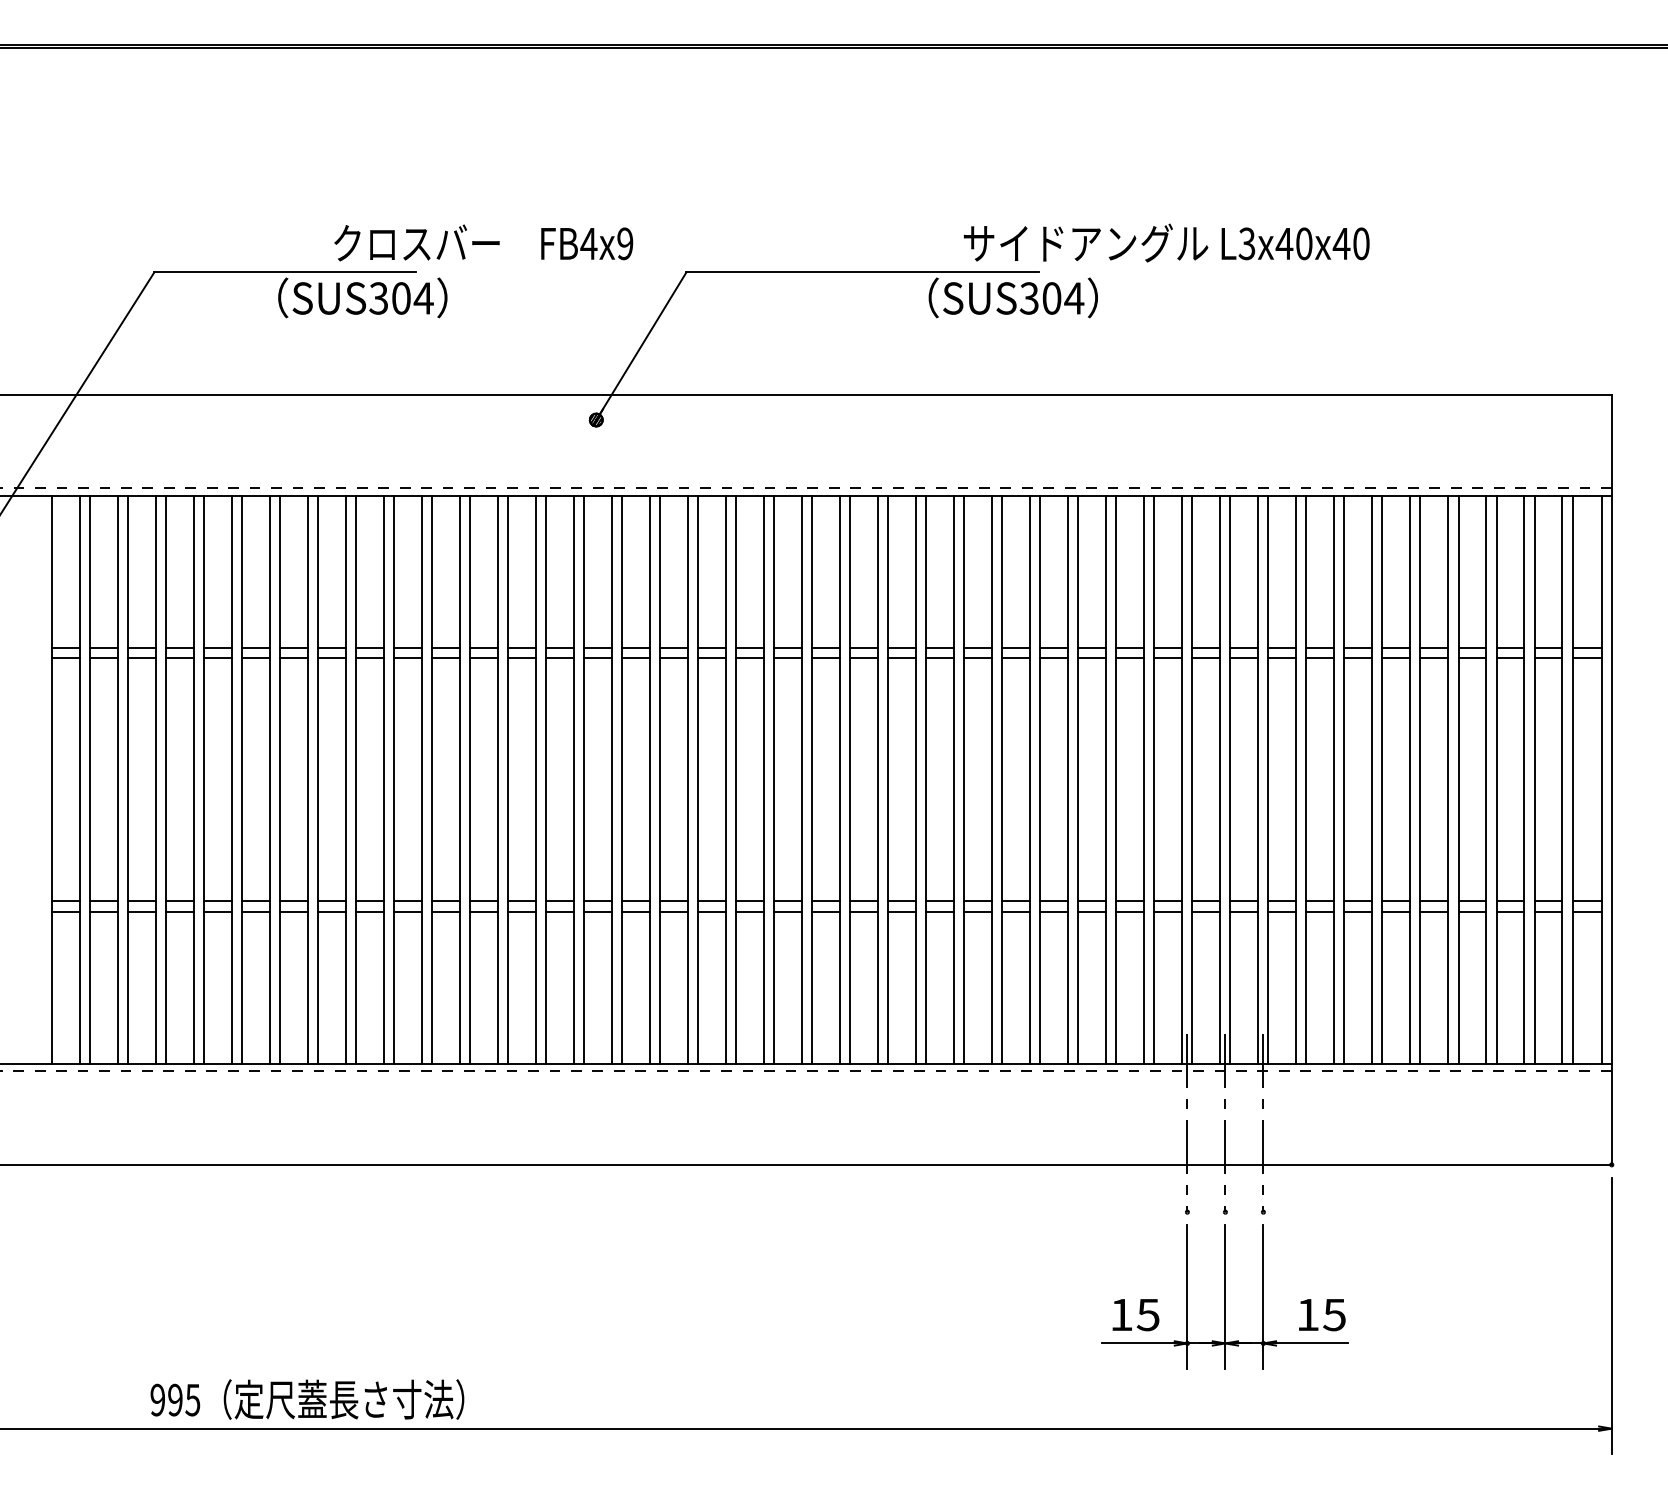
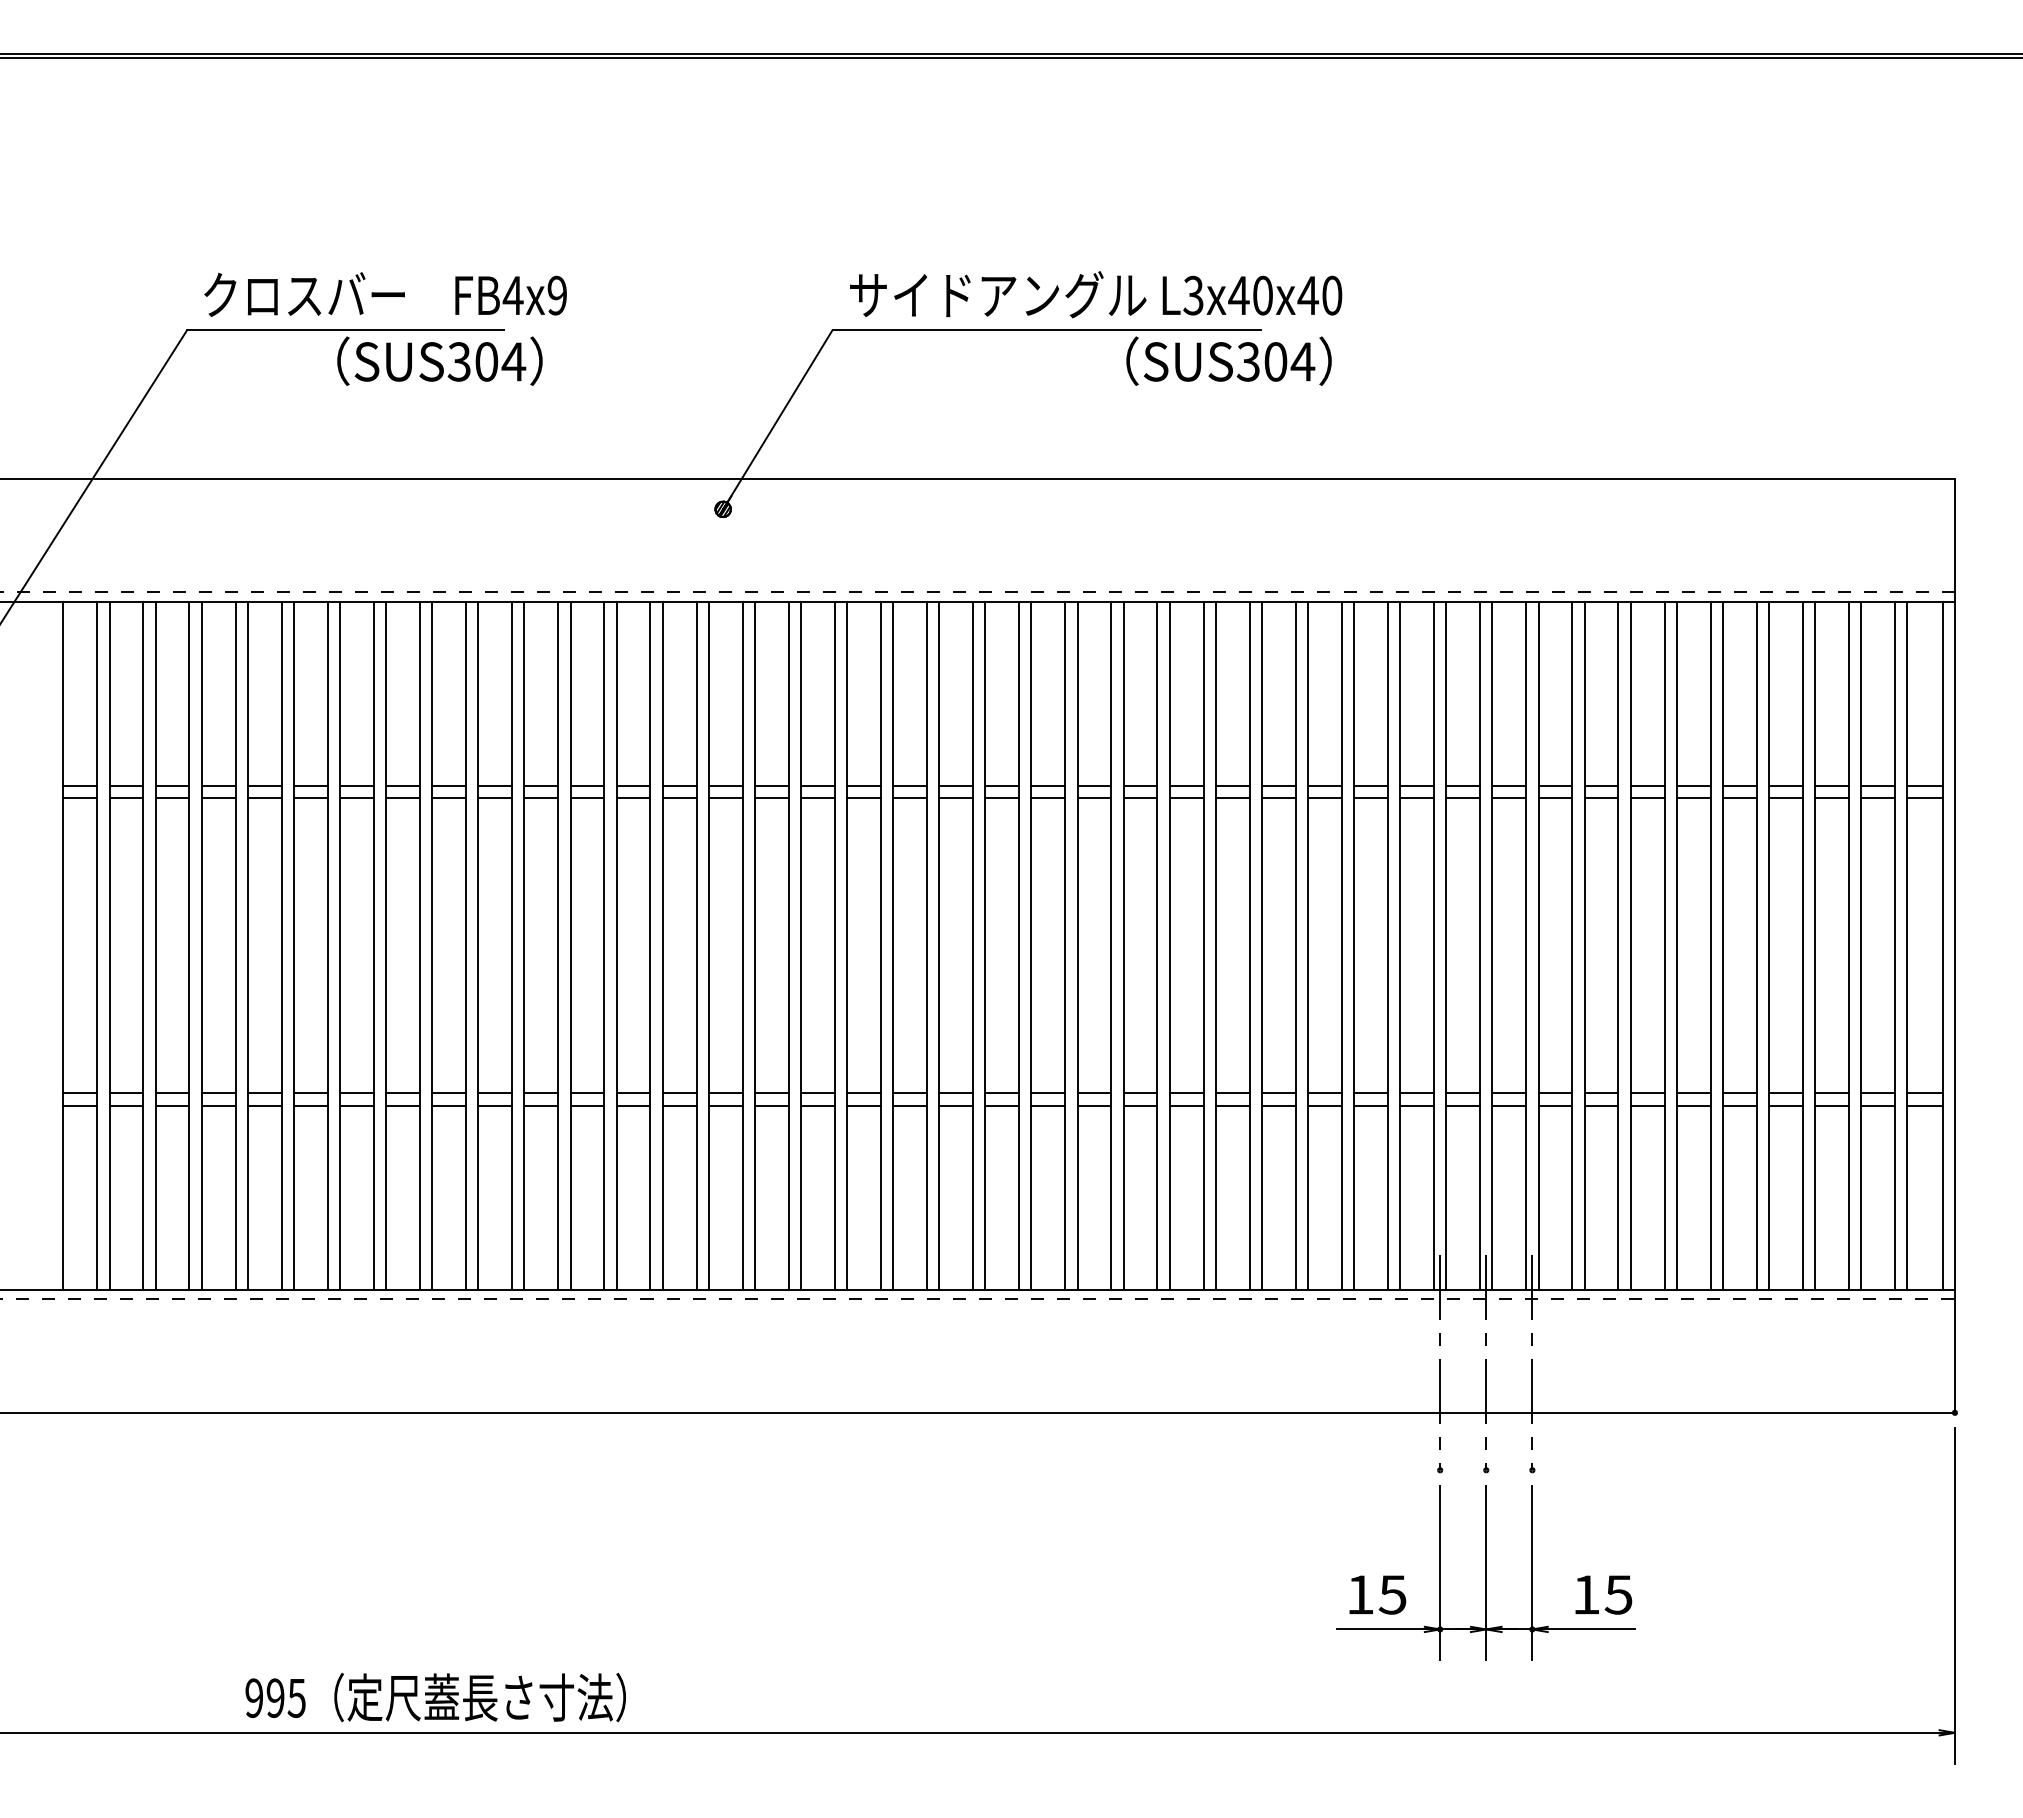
text: (483, 242) -> (385, 294), moved
text: (1167, 242) -> (1096, 294), moved
text: (307, 1399) -> (435, 1697), moved

